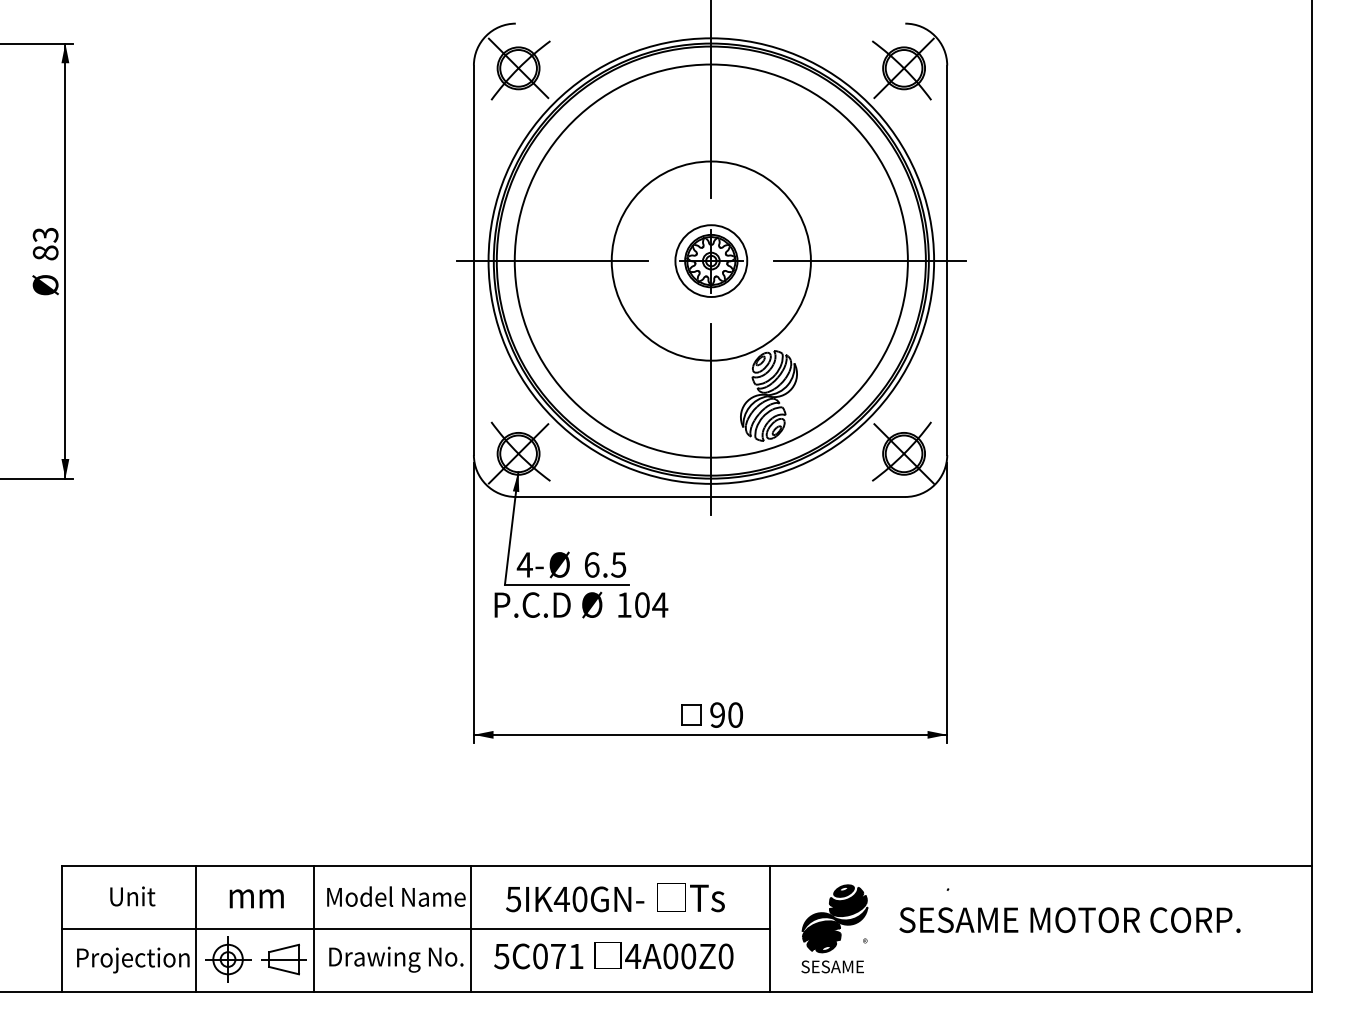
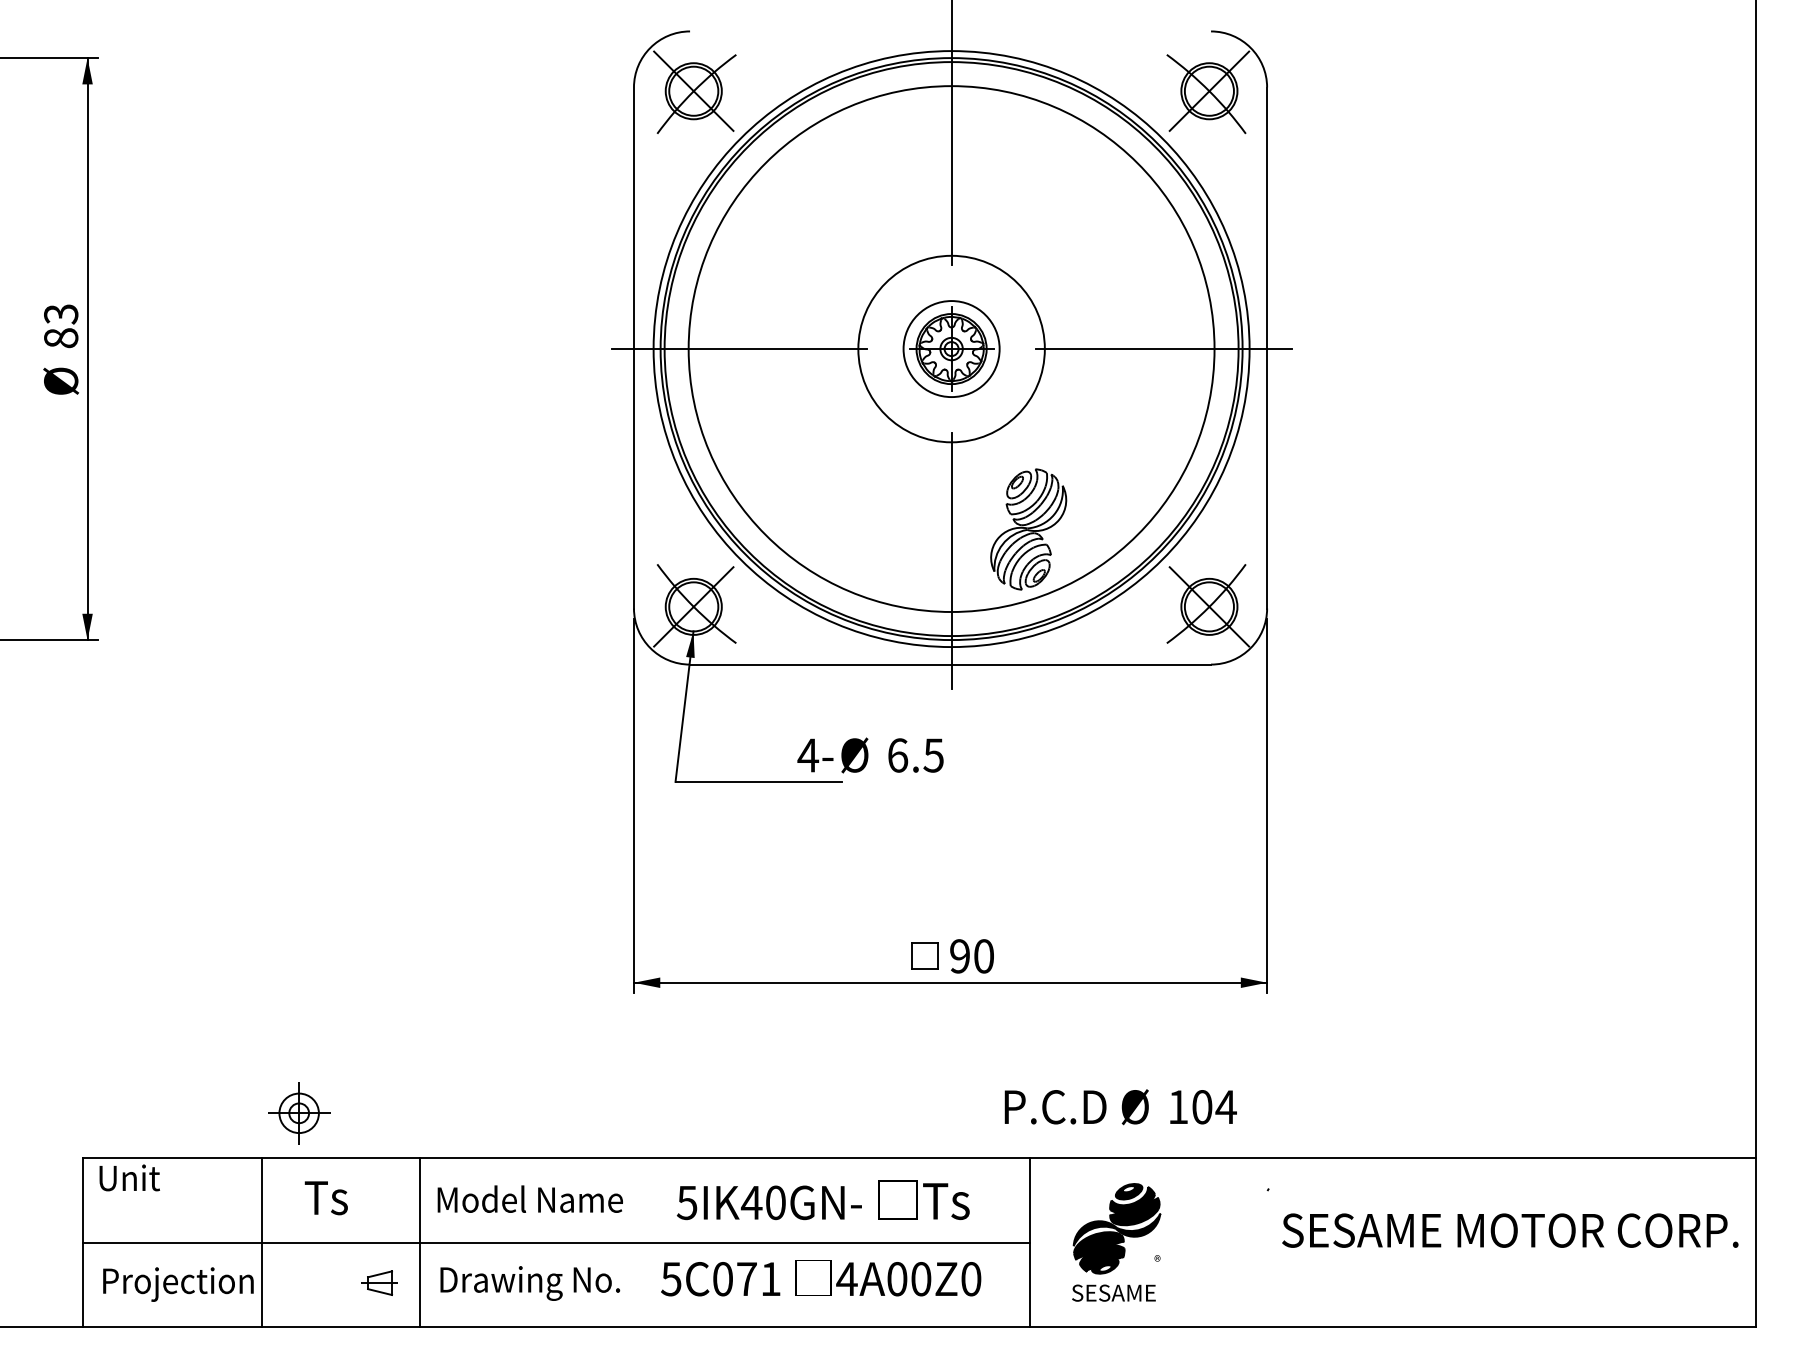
circle: (711, 260) -> (951, 348), size x0.7
text: (571, 564) -> (870, 755), moved
text: (581, 605) -> (1120, 1107), moved
text: (132, 896) -> (129, 1177), moved
text: (255, 896) -> (341, 1198), mm -> Ts
text: (1070, 920) -> (1510, 1230), moved
line: (471, 929) -> (630, 1242), removed
part: (283, 958) -> (379, 1282), size x0.6
part: (228, 959) -> (299, 1113), moved

